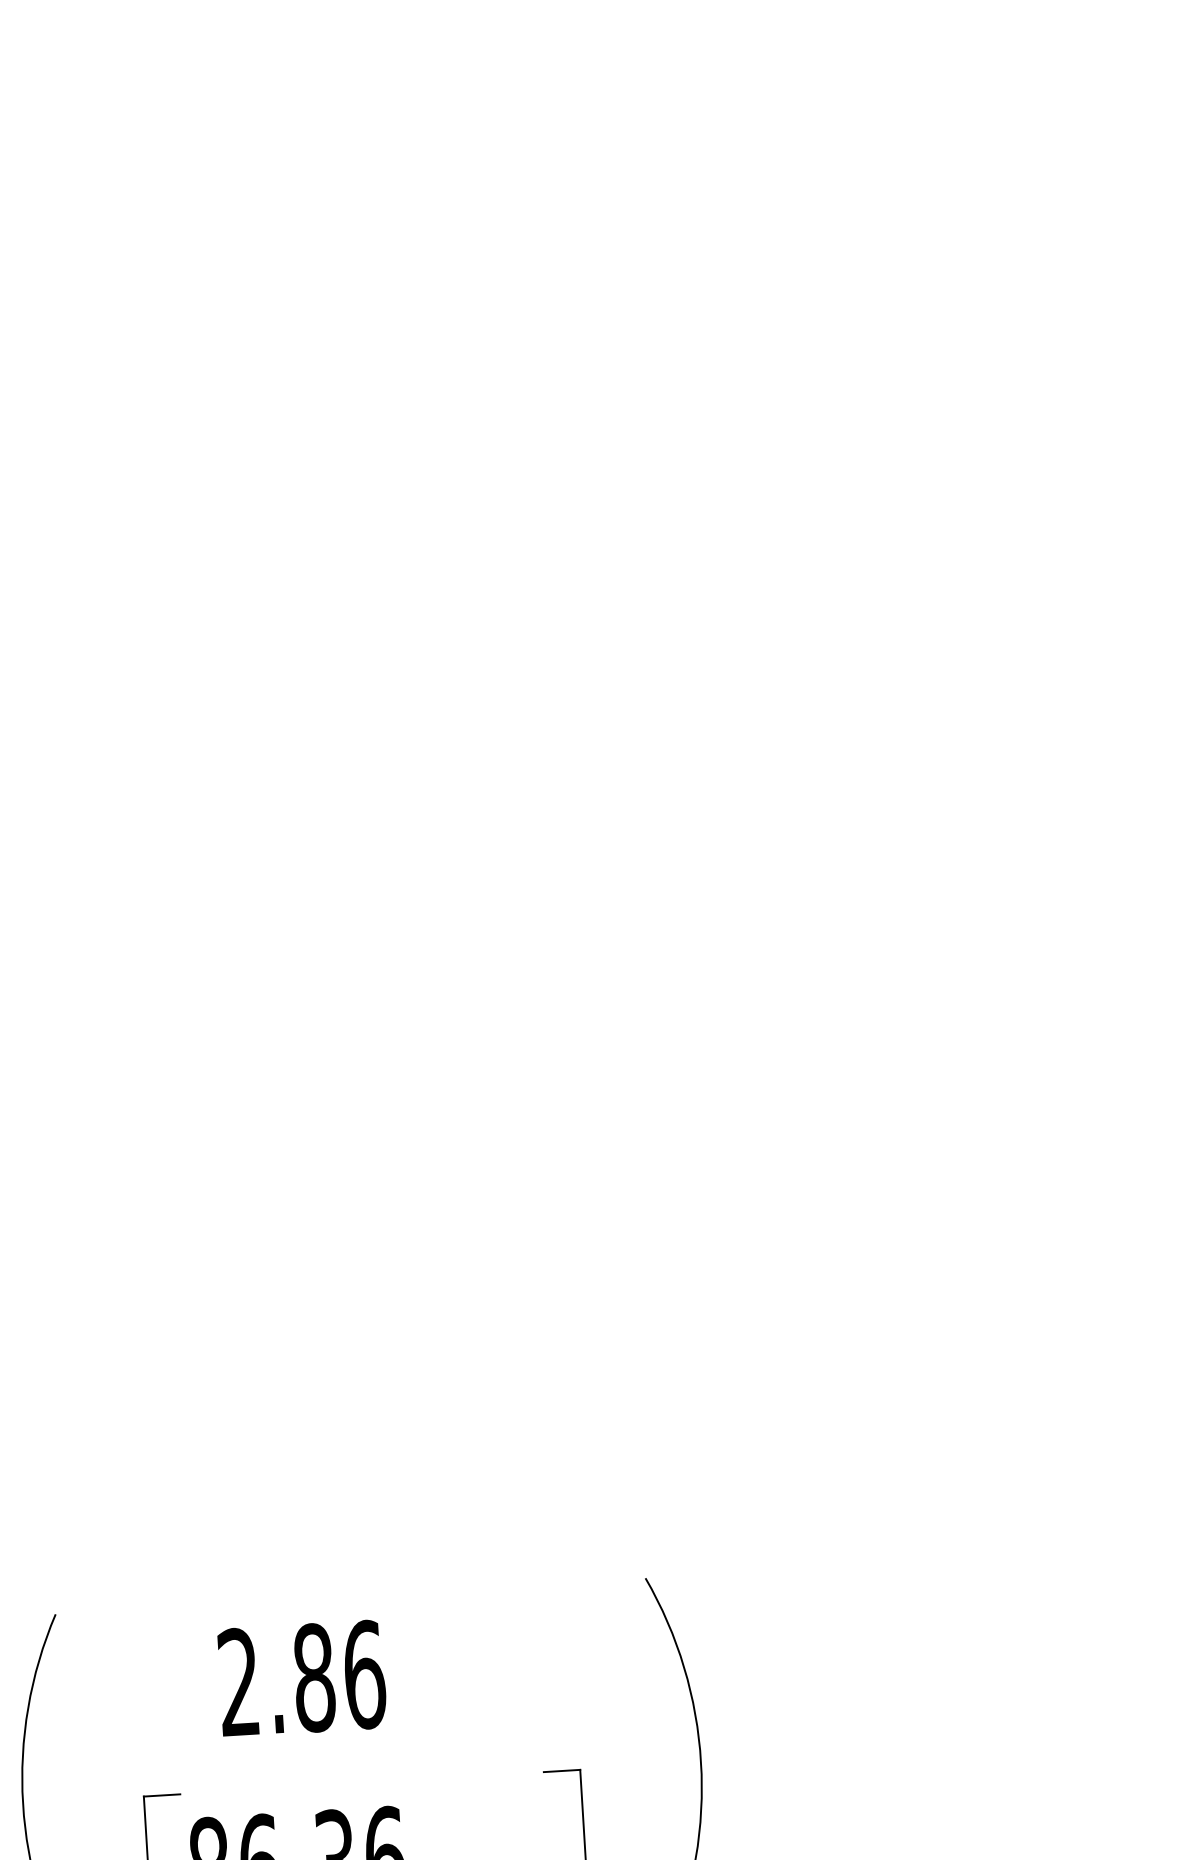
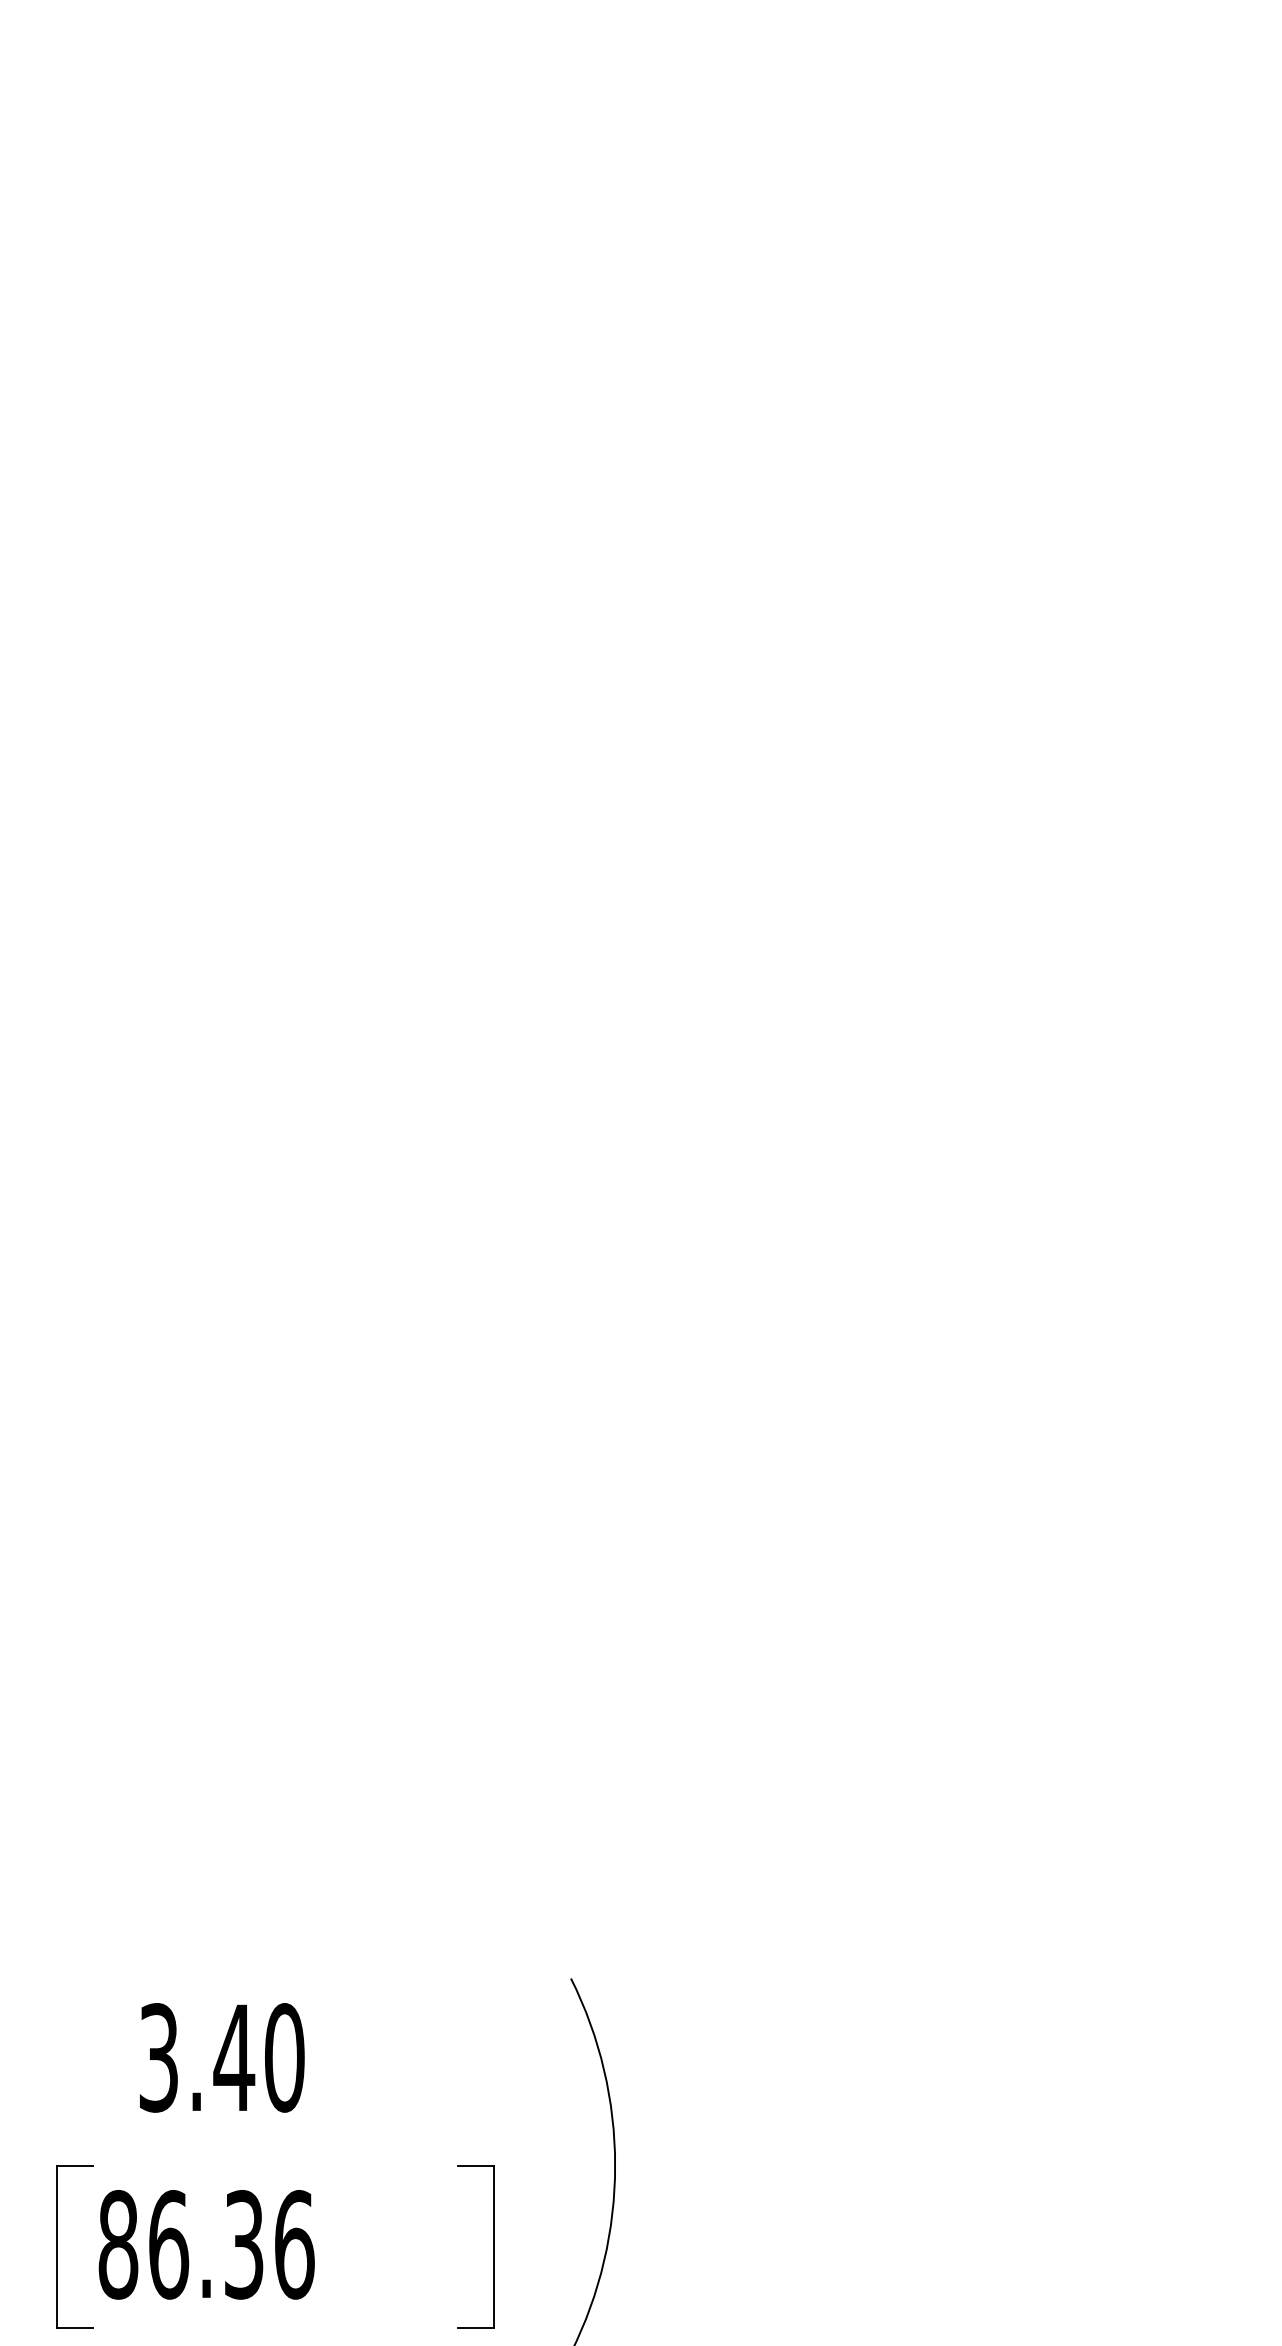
text: (301, 1678) -> (221, 2057), 2.86 -> 3.40

